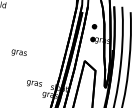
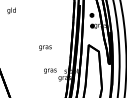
text: (19, 52) -> (45, 47), moved

